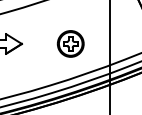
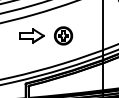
part: (70, 43) -> (63, 35), moved

